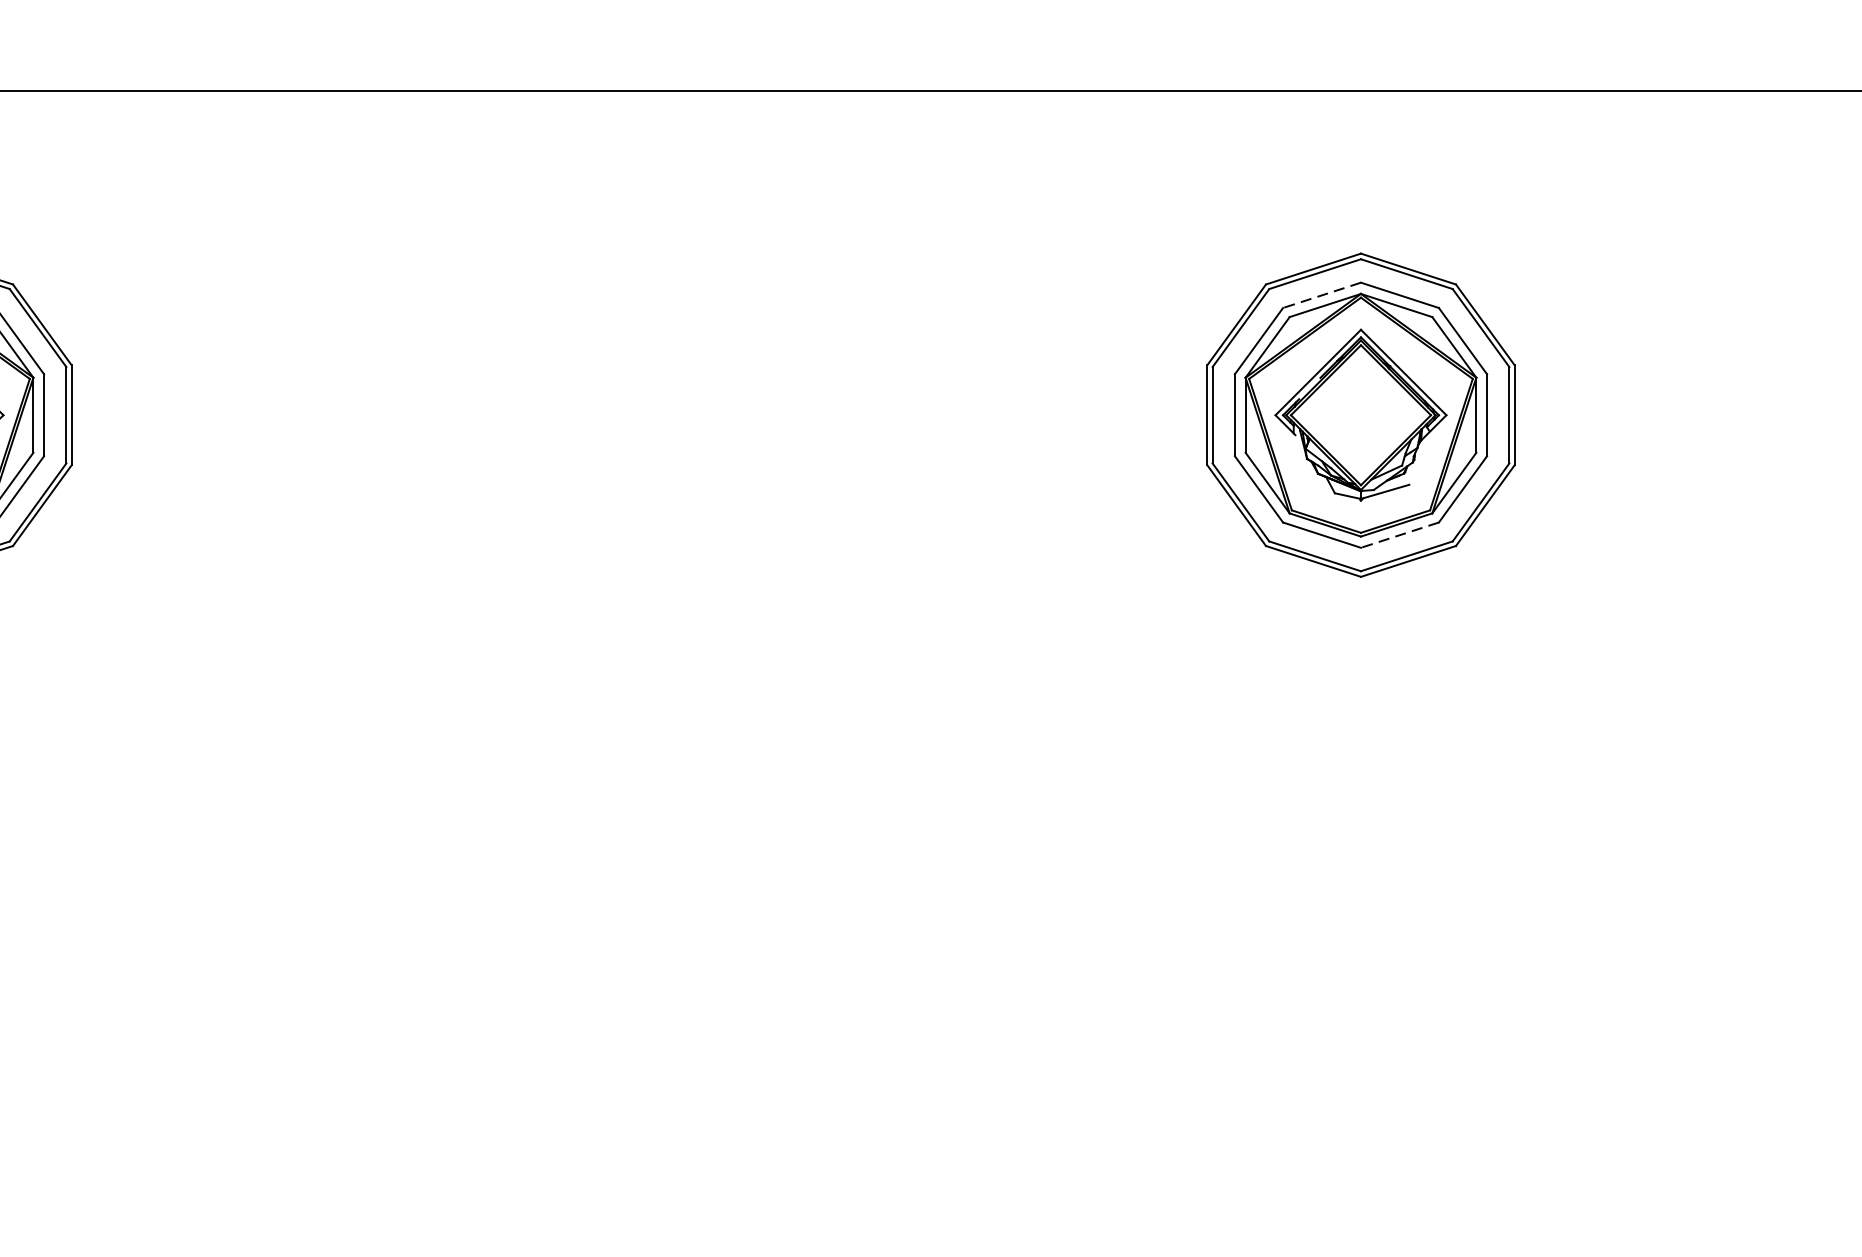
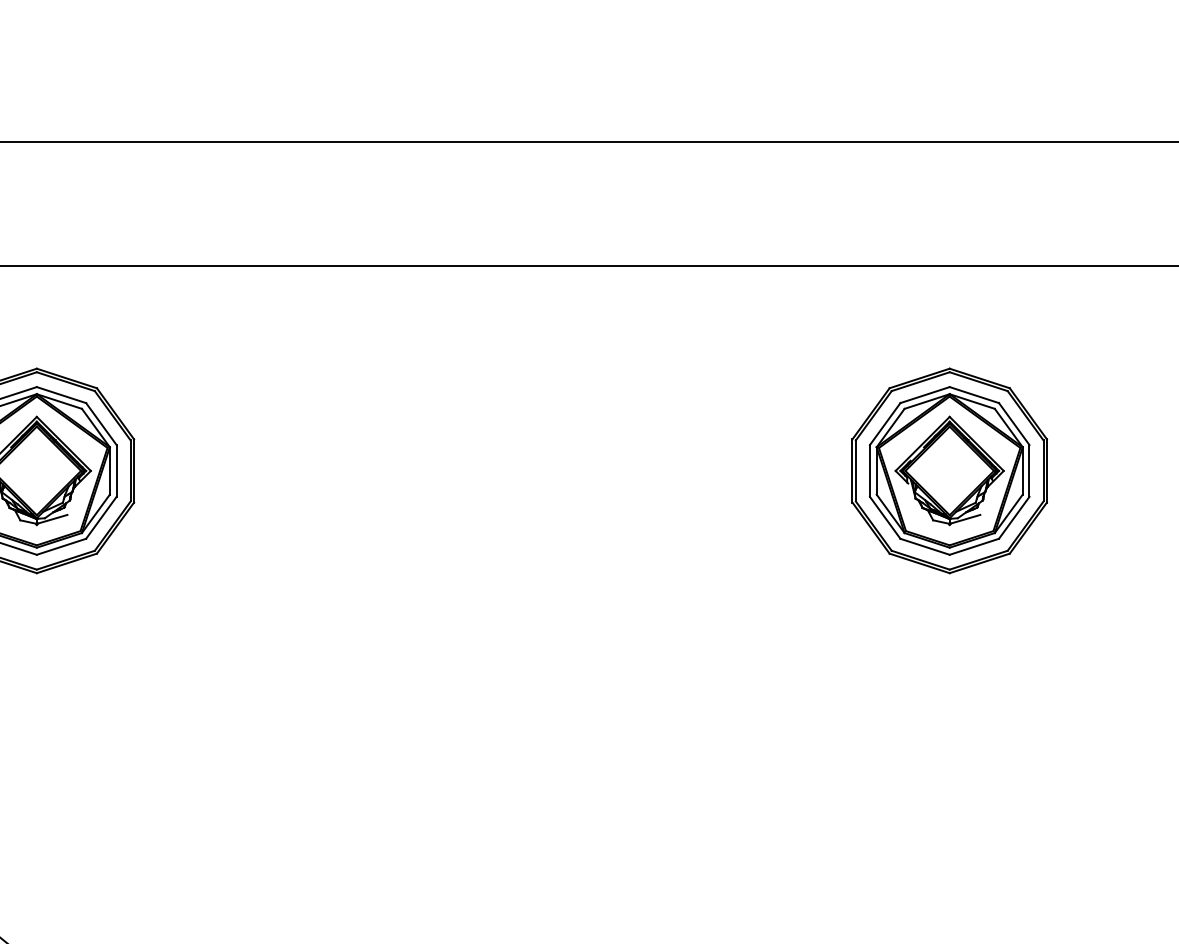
line: (1322, 295) -> (925, 395), dashed -> solid
line: (1400, 534) -> (974, 546), dashed -> solid

